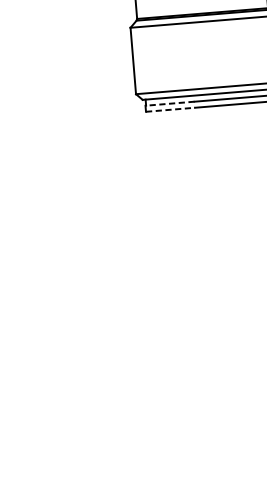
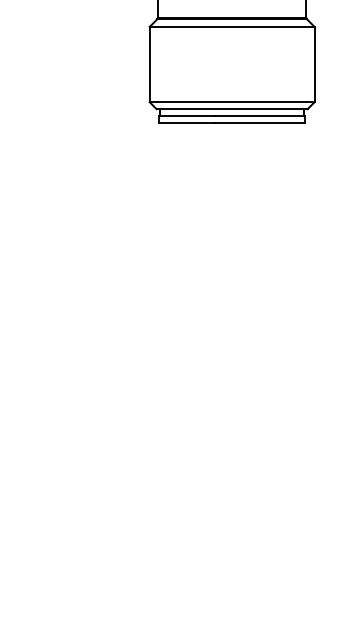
line: (170, 104) -> (187, 116), dashed -> solid
line: (170, 109) -> (187, 122), dashed -> solid

